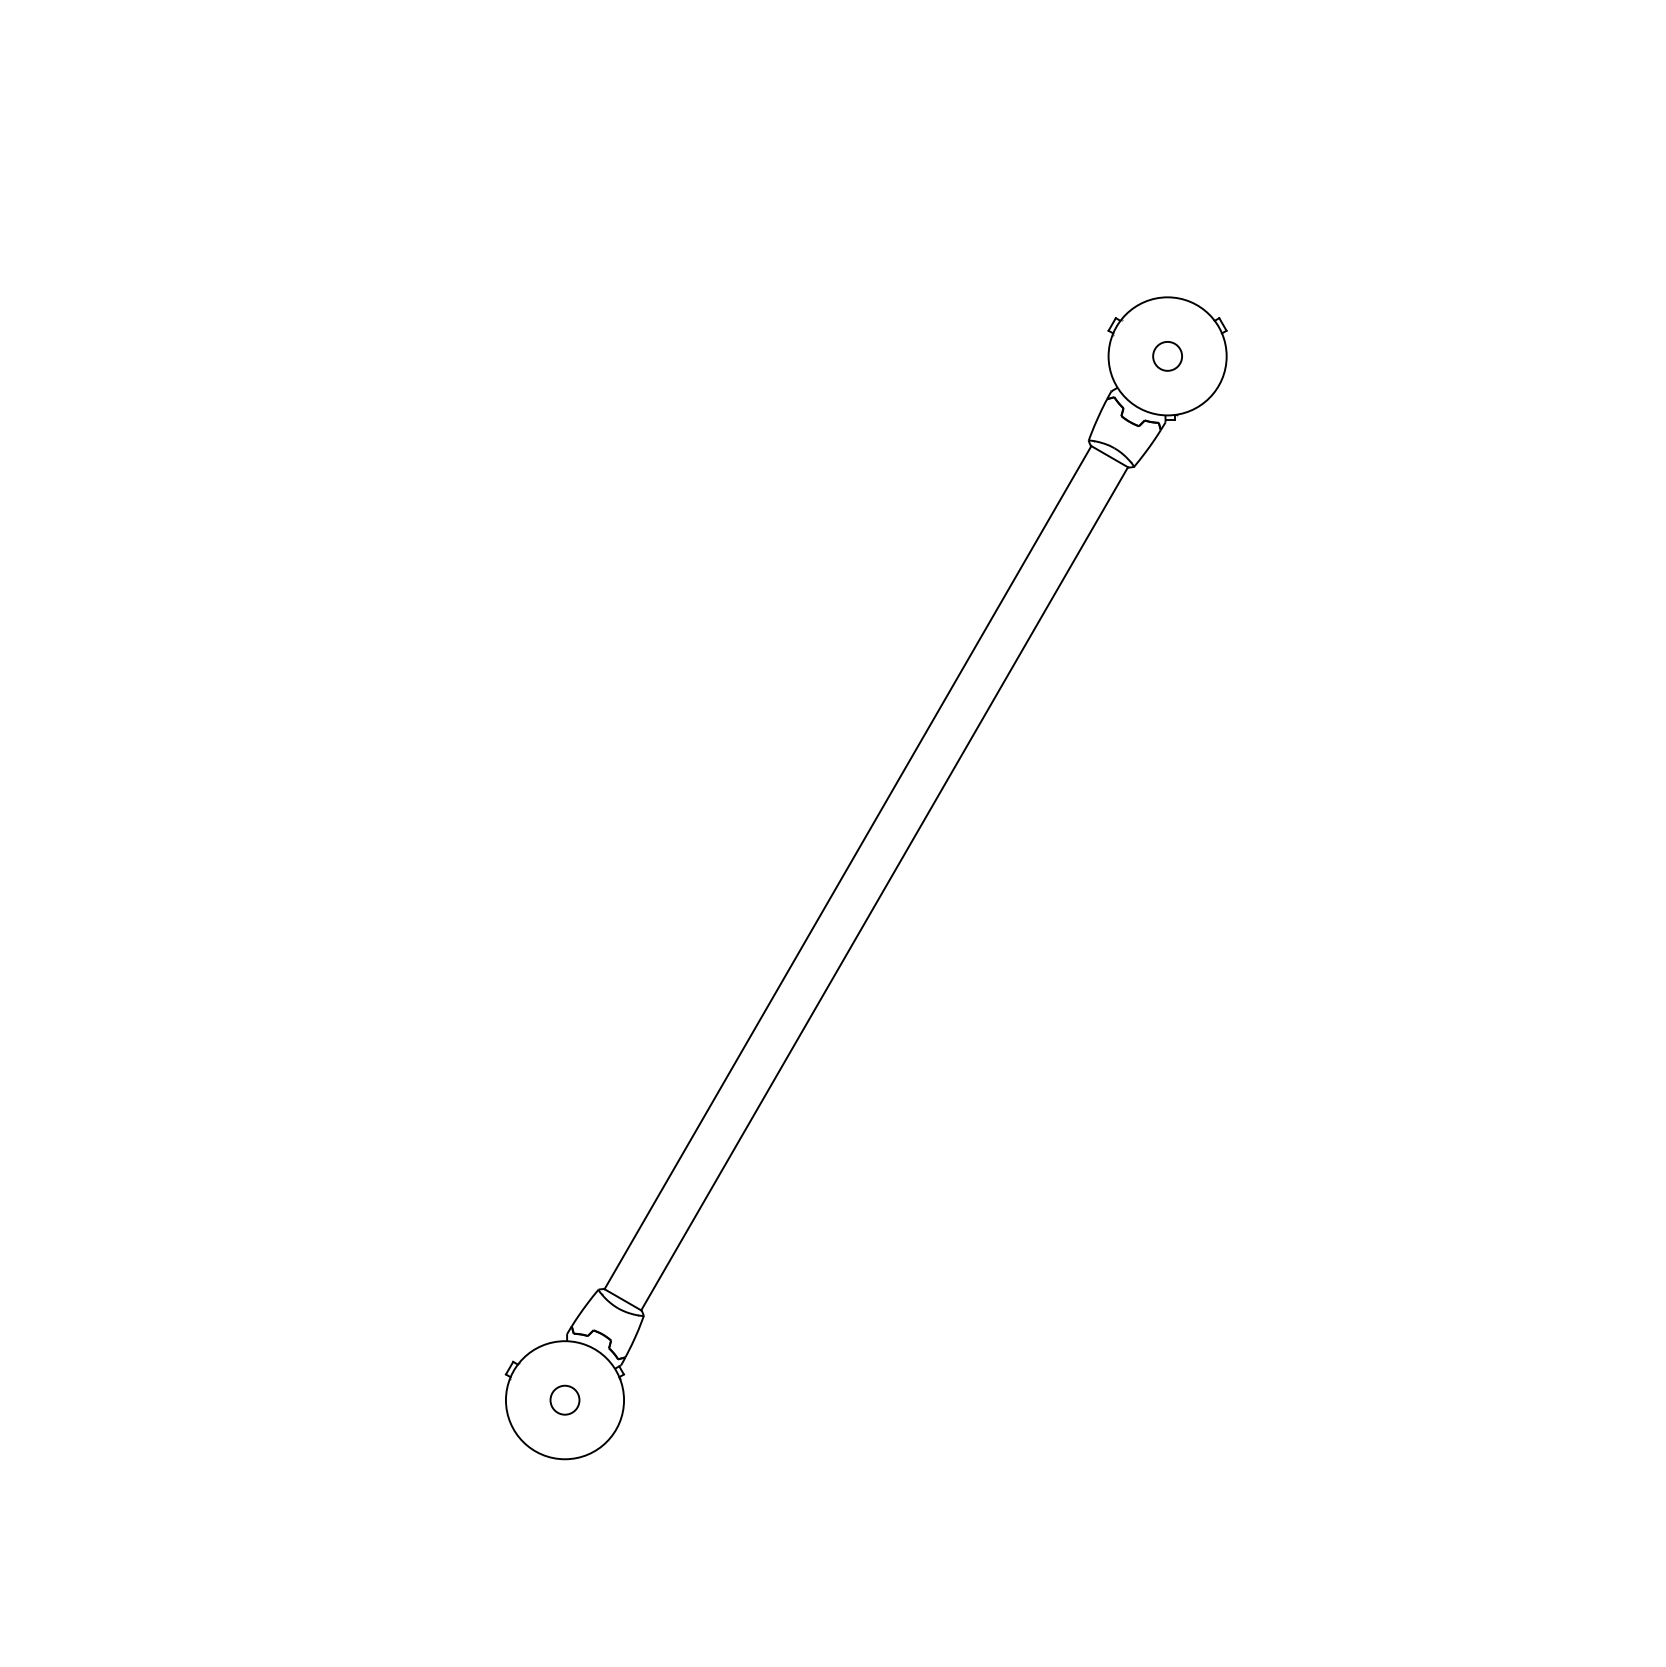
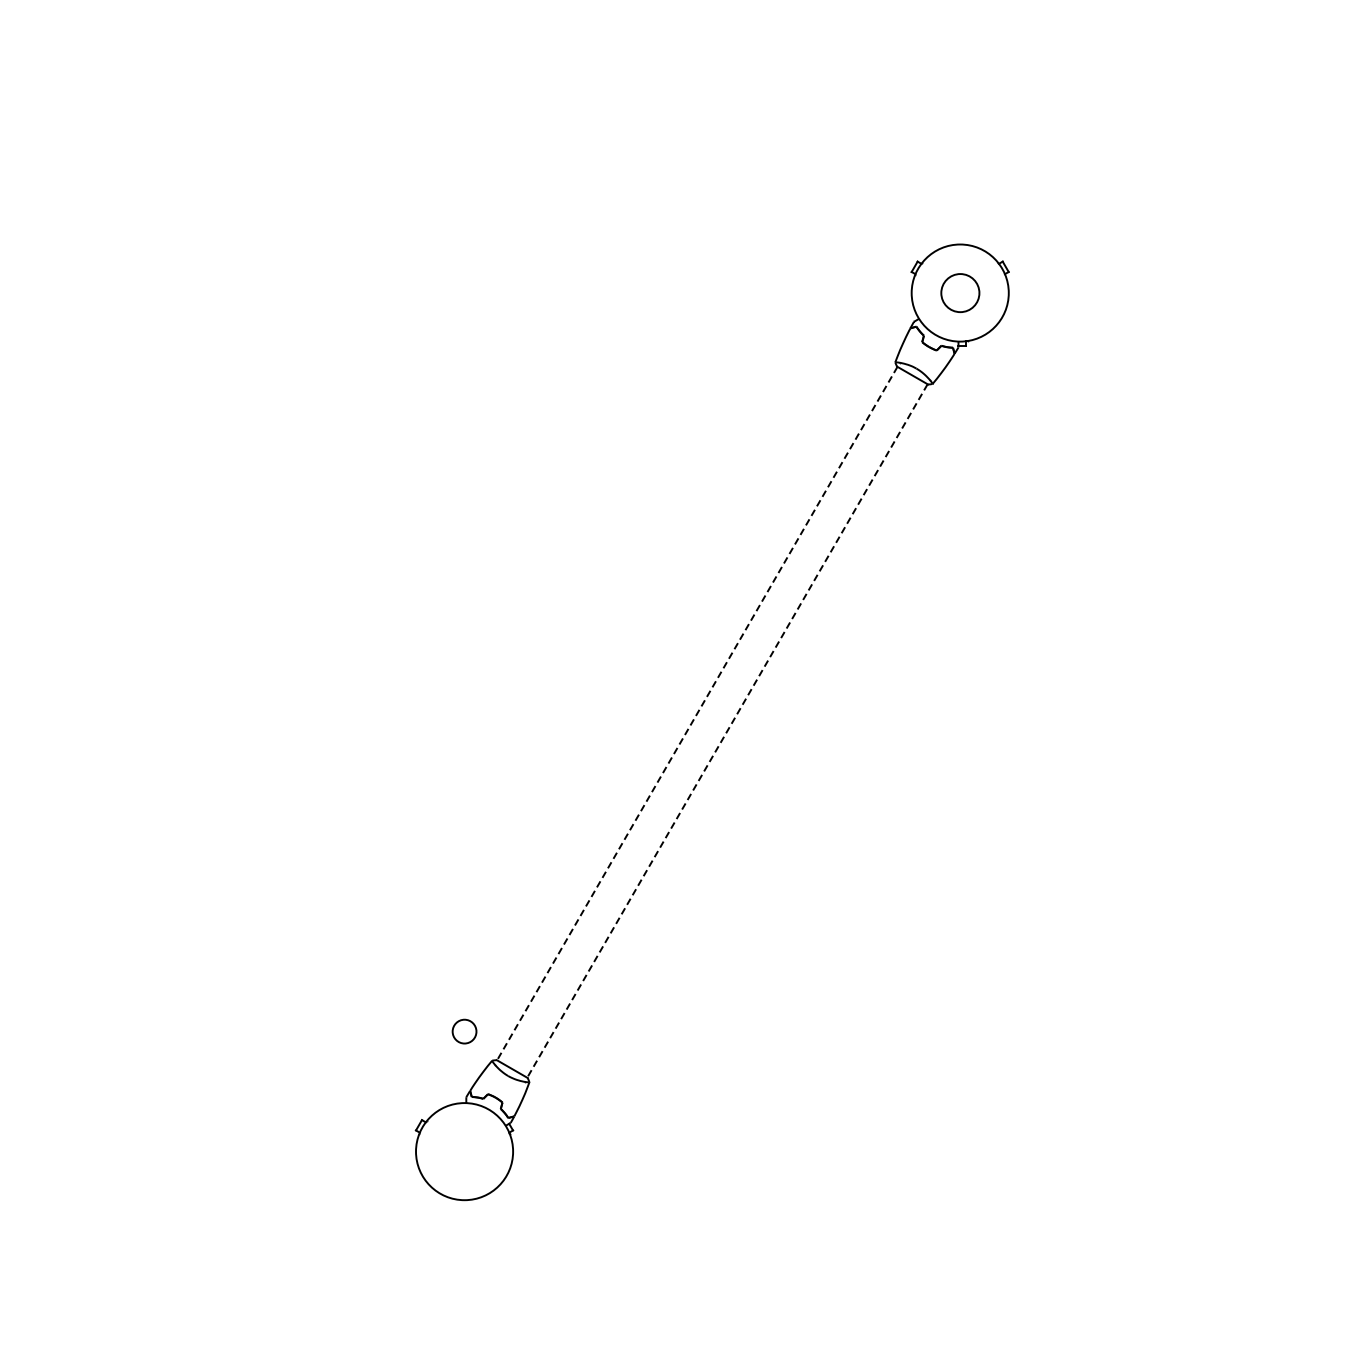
circle: (1166, 355) -> (959, 292), size x1.6
line: (848, 868) -> (697, 714), solid -> dashed
line: (884, 889) -> (727, 731), solid -> dashed
circle: (564, 1400) -> (464, 1031), moved

